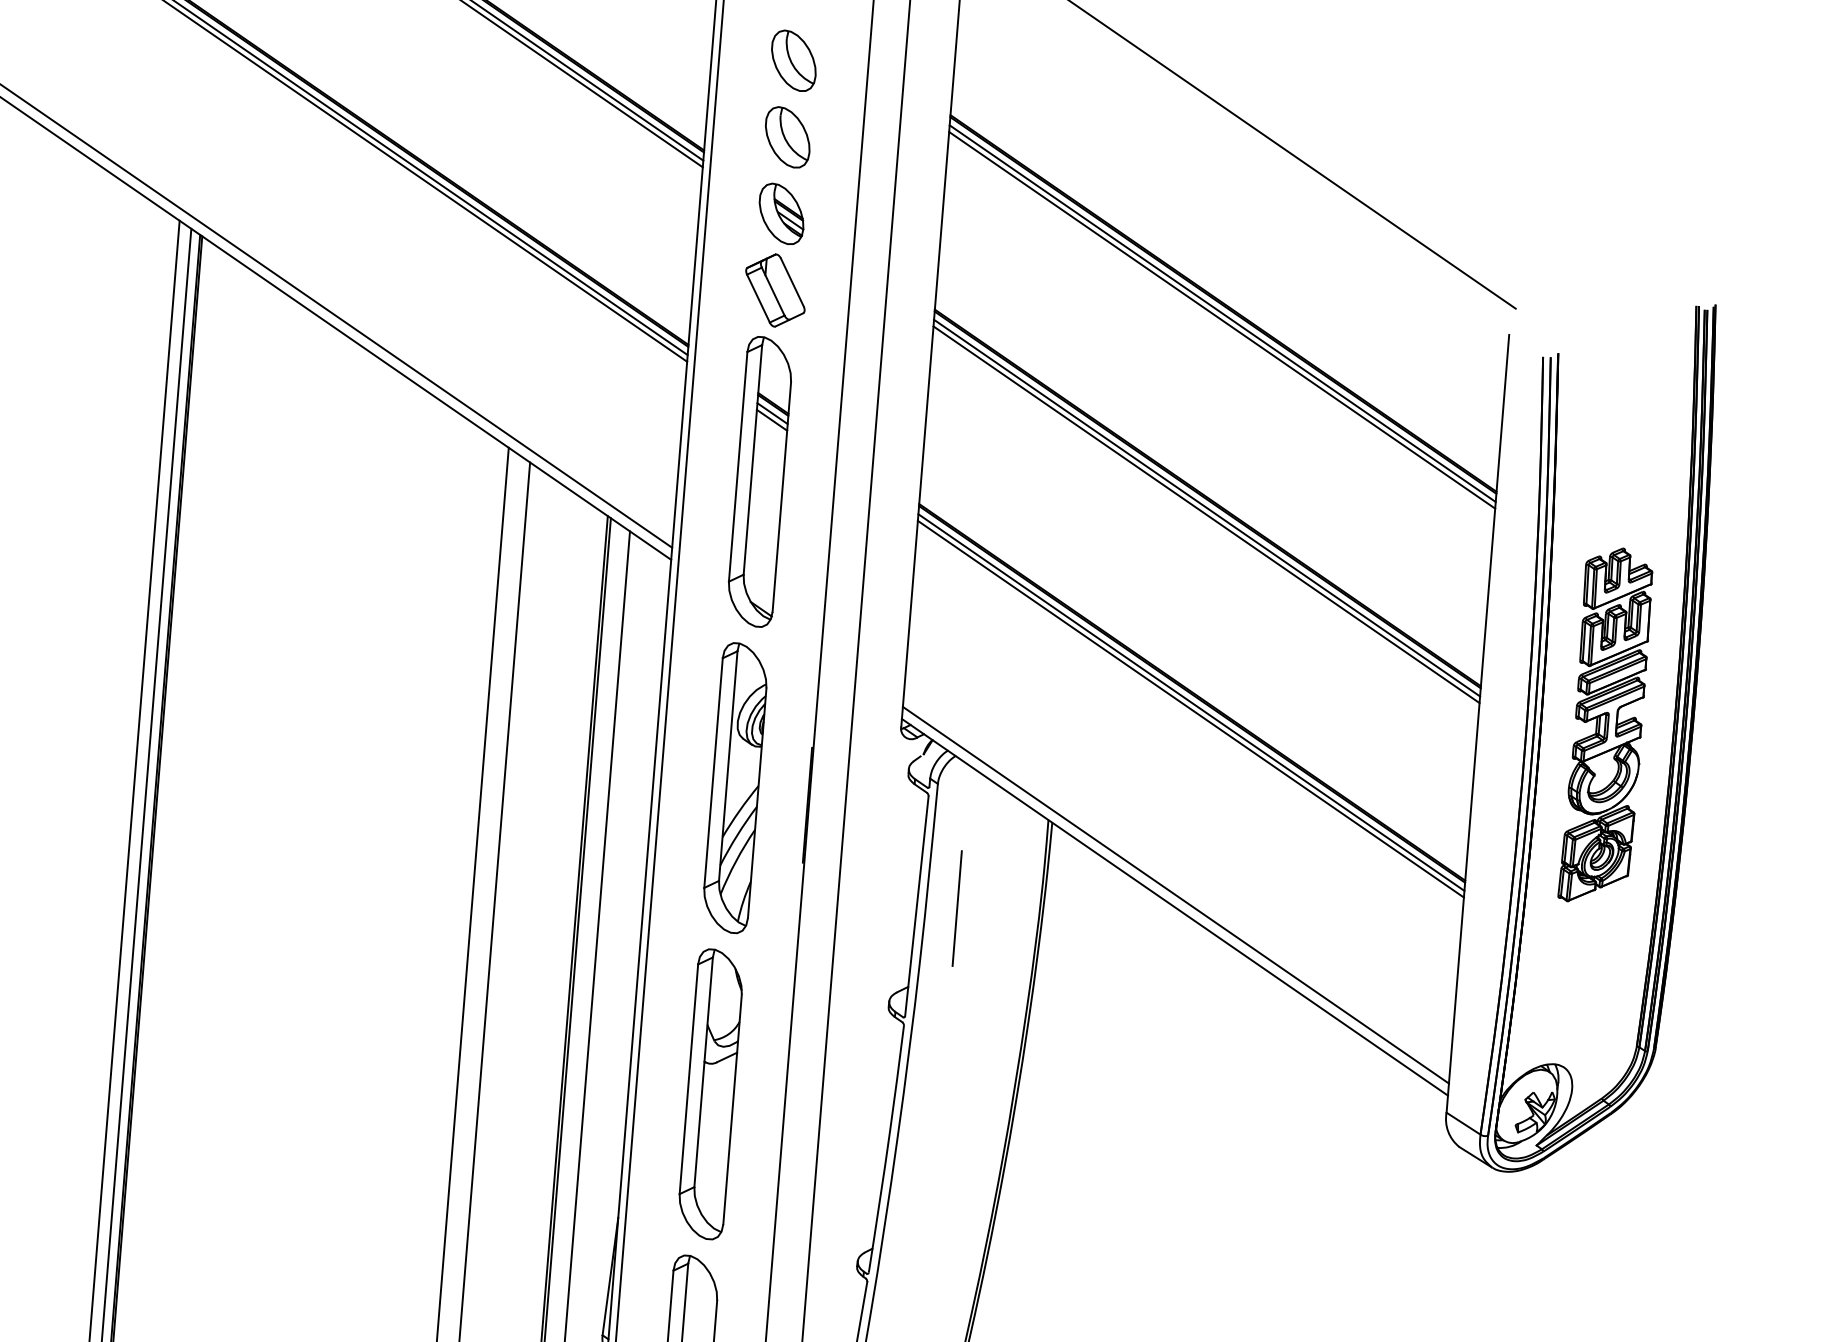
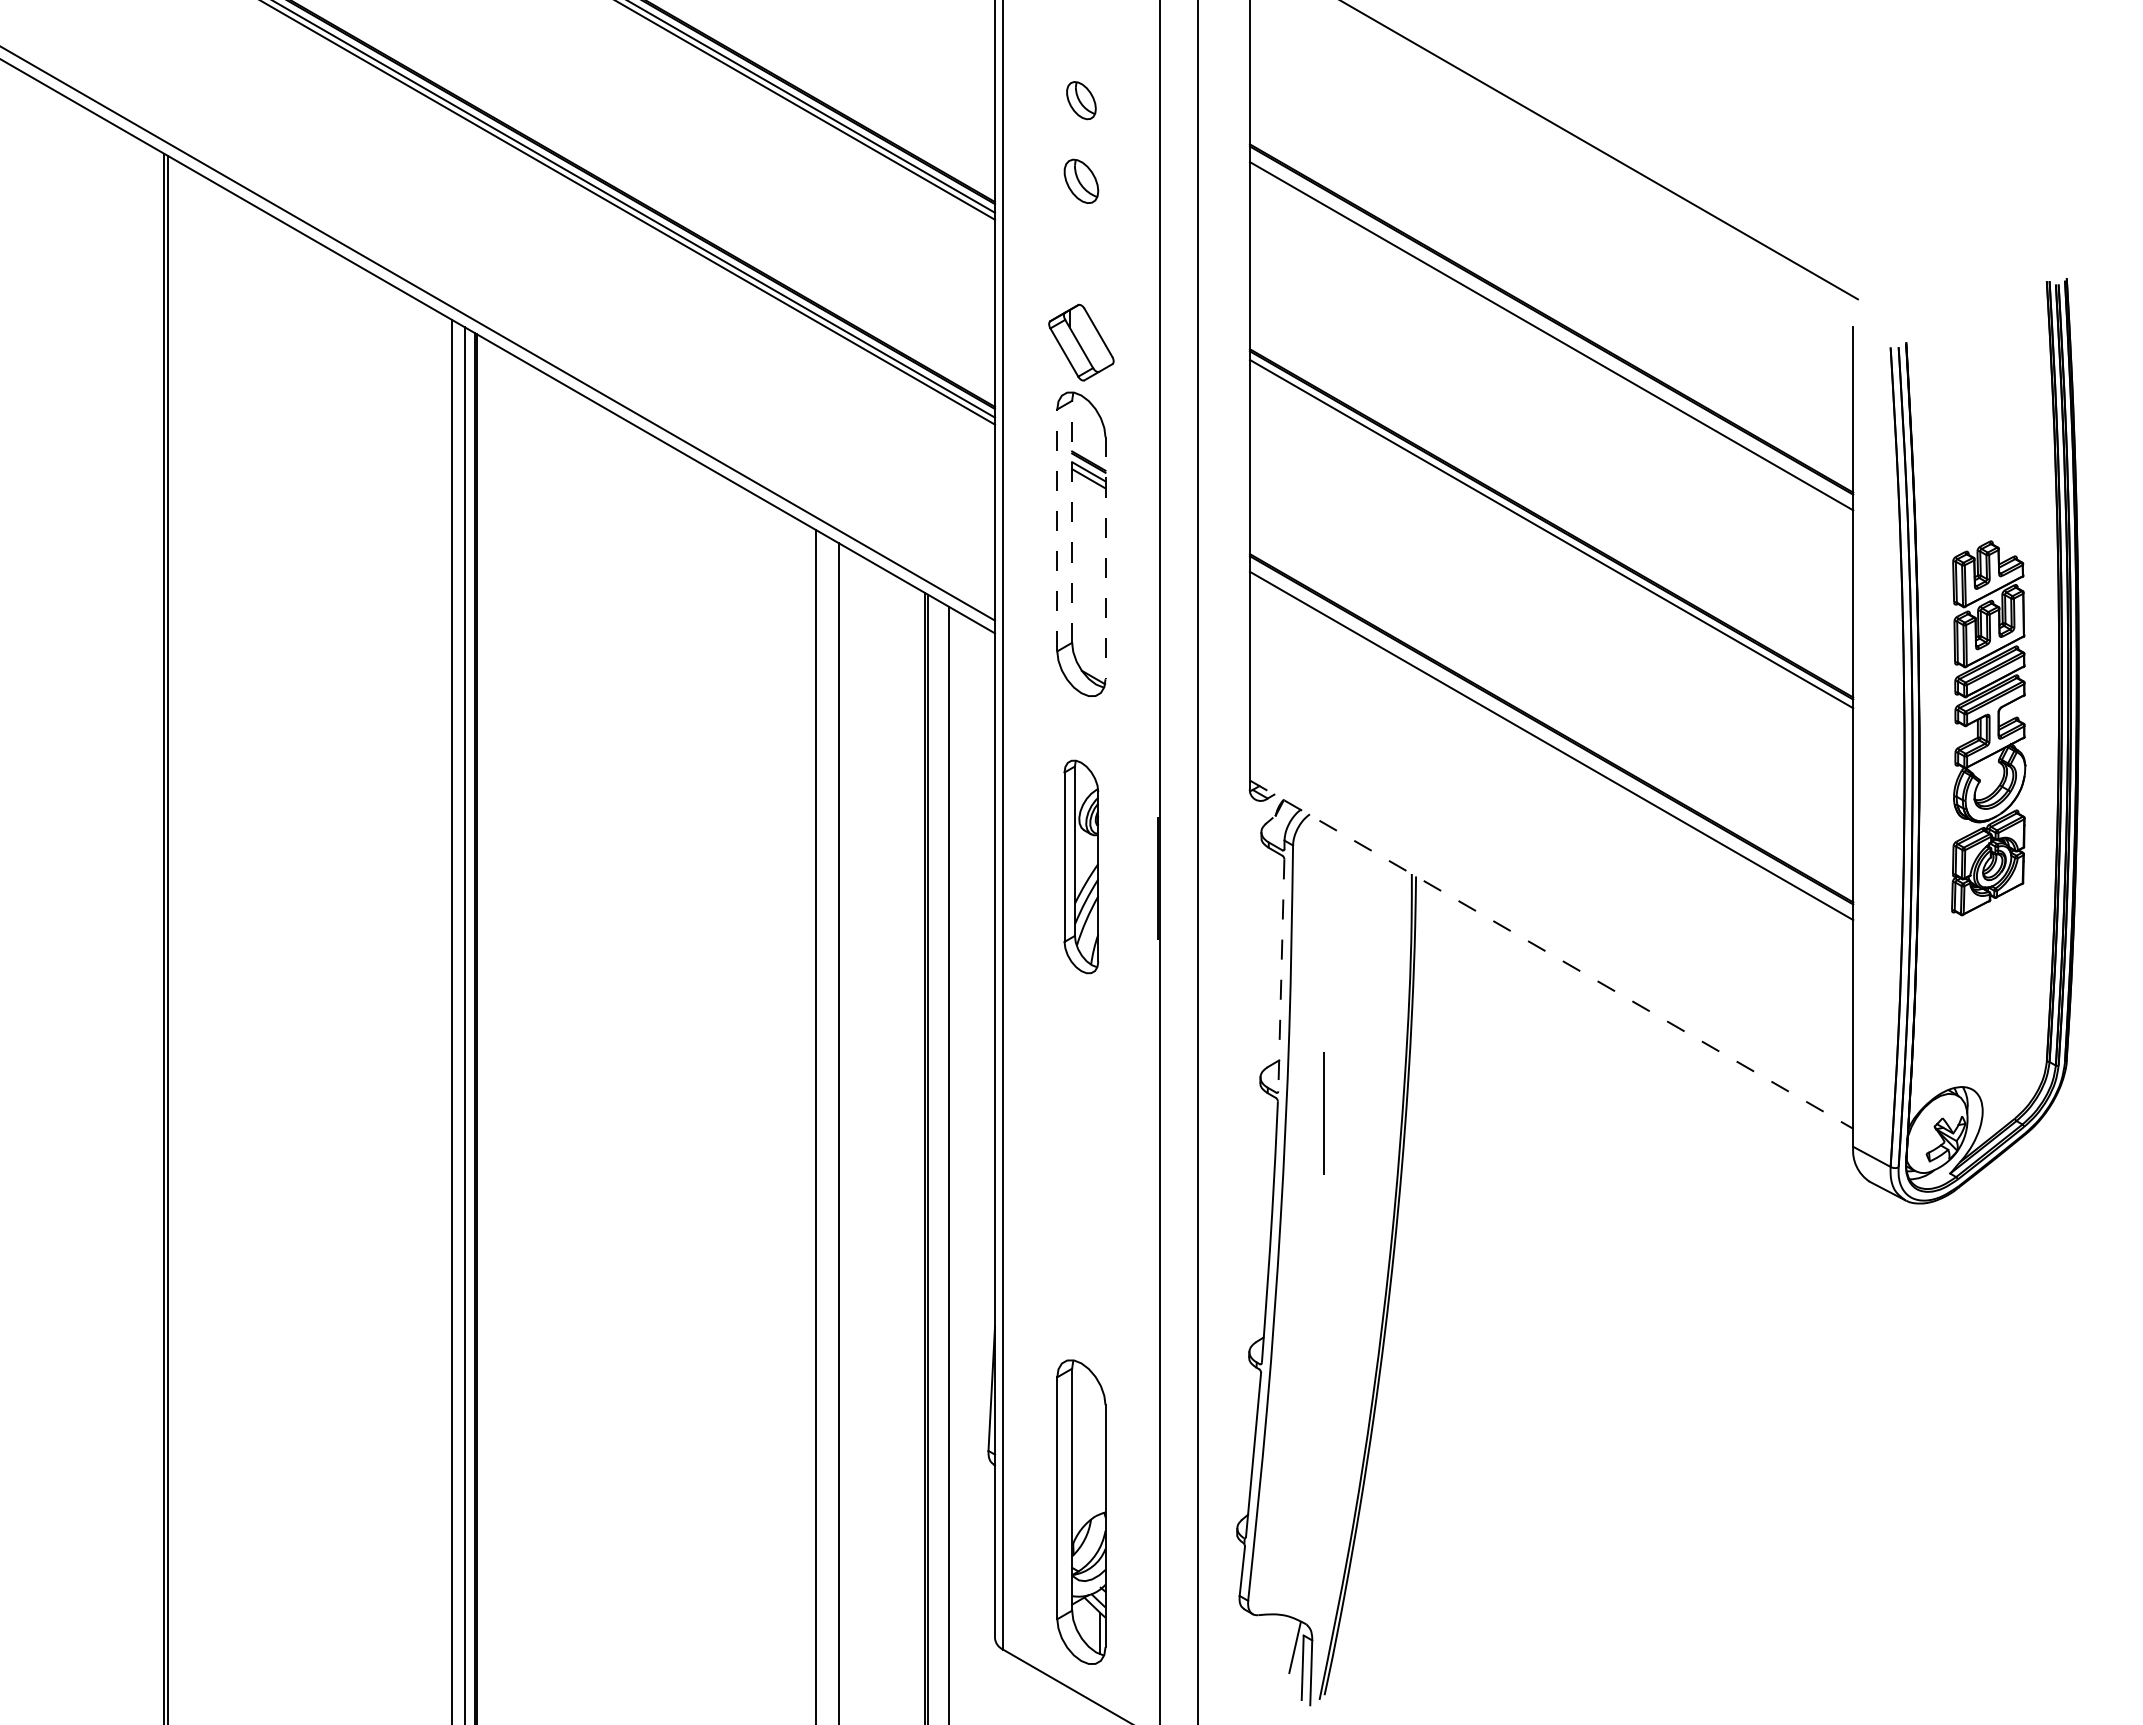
part: (793, 60) -> (1081, 100), size x0.6
part: (787, 137) -> (1081, 181), size x0.7
part: (781, 213) -> (1081, 261), removed
line: (1222, 313) -> (1551, 329), removed
line: (753, 459) -> (1072, 521), solid -> dashed
line: (738, 466) -> (1057, 530), solid -> dashed
line: (781, 497) -> (1105, 558), solid -> dashed
line: (1206, 514) -> (1551, 540), removed
line: (1191, 702) -> (1551, 738), removed
part: (735, 787) -> (1081, 866), size x0.7
line: (1175, 894) -> (1551, 941), removed
line: (916, 906) -> (1281, 975), solid -> dashed
line: (1175, 907) -> (1552, 954), solid -> dashed
line: (956, 908) -> (1323, 1113), moved
part: (710, 1094) -> (1081, 1189), removed

